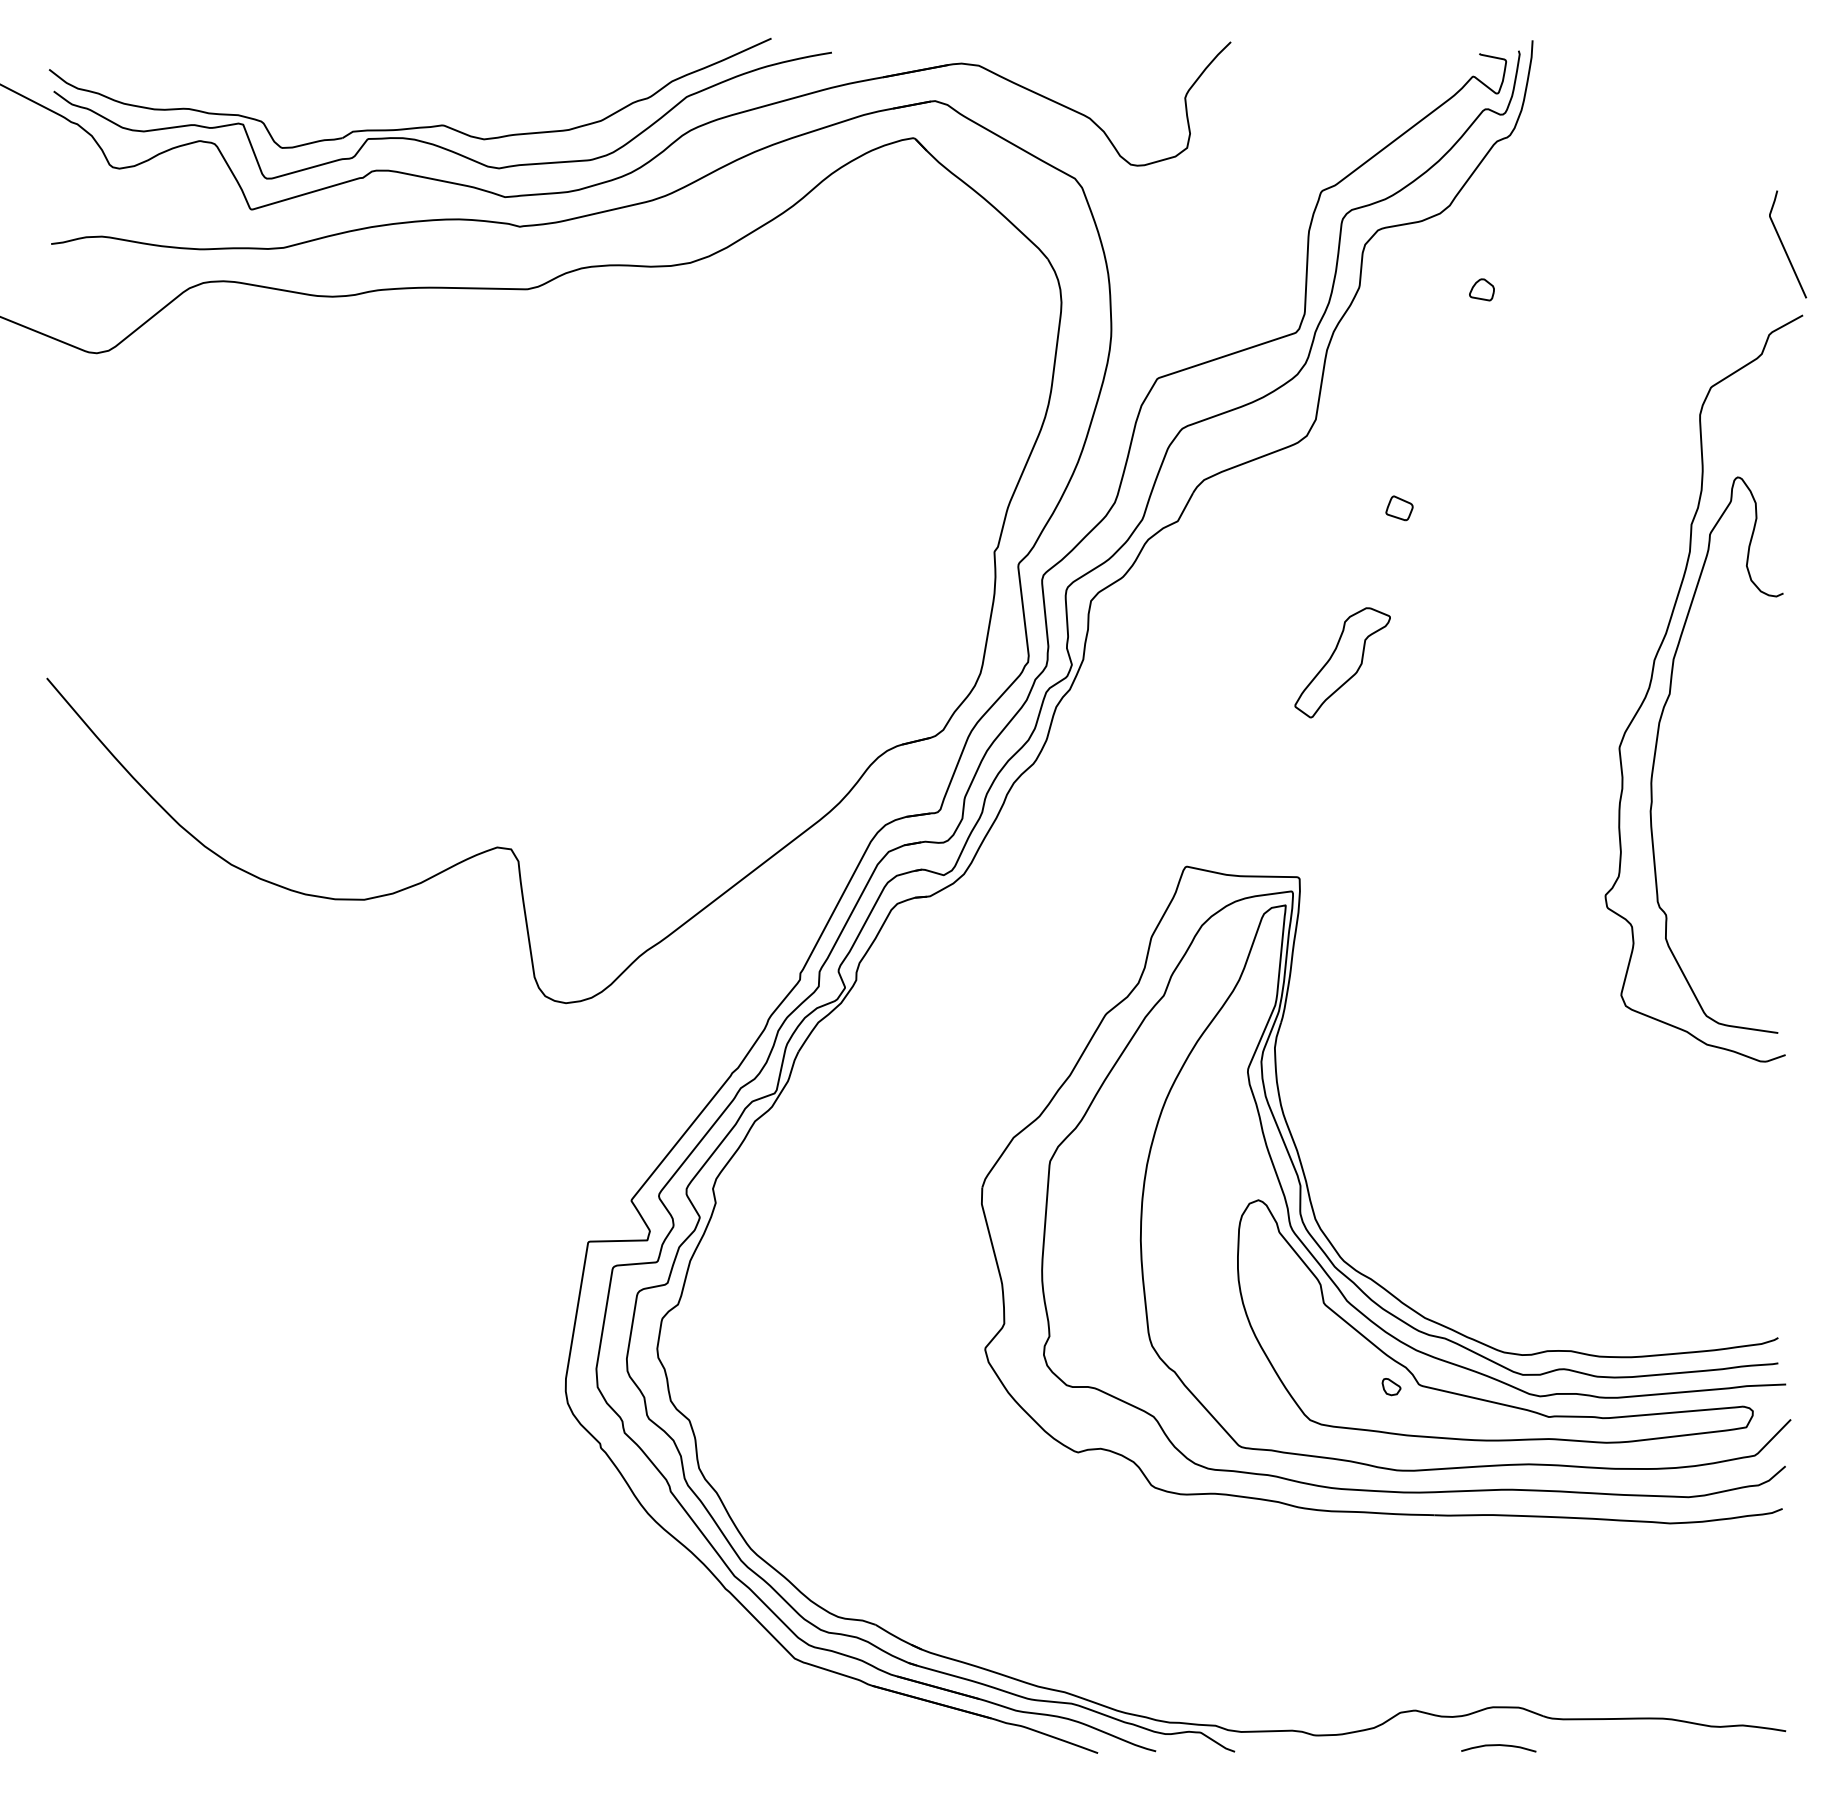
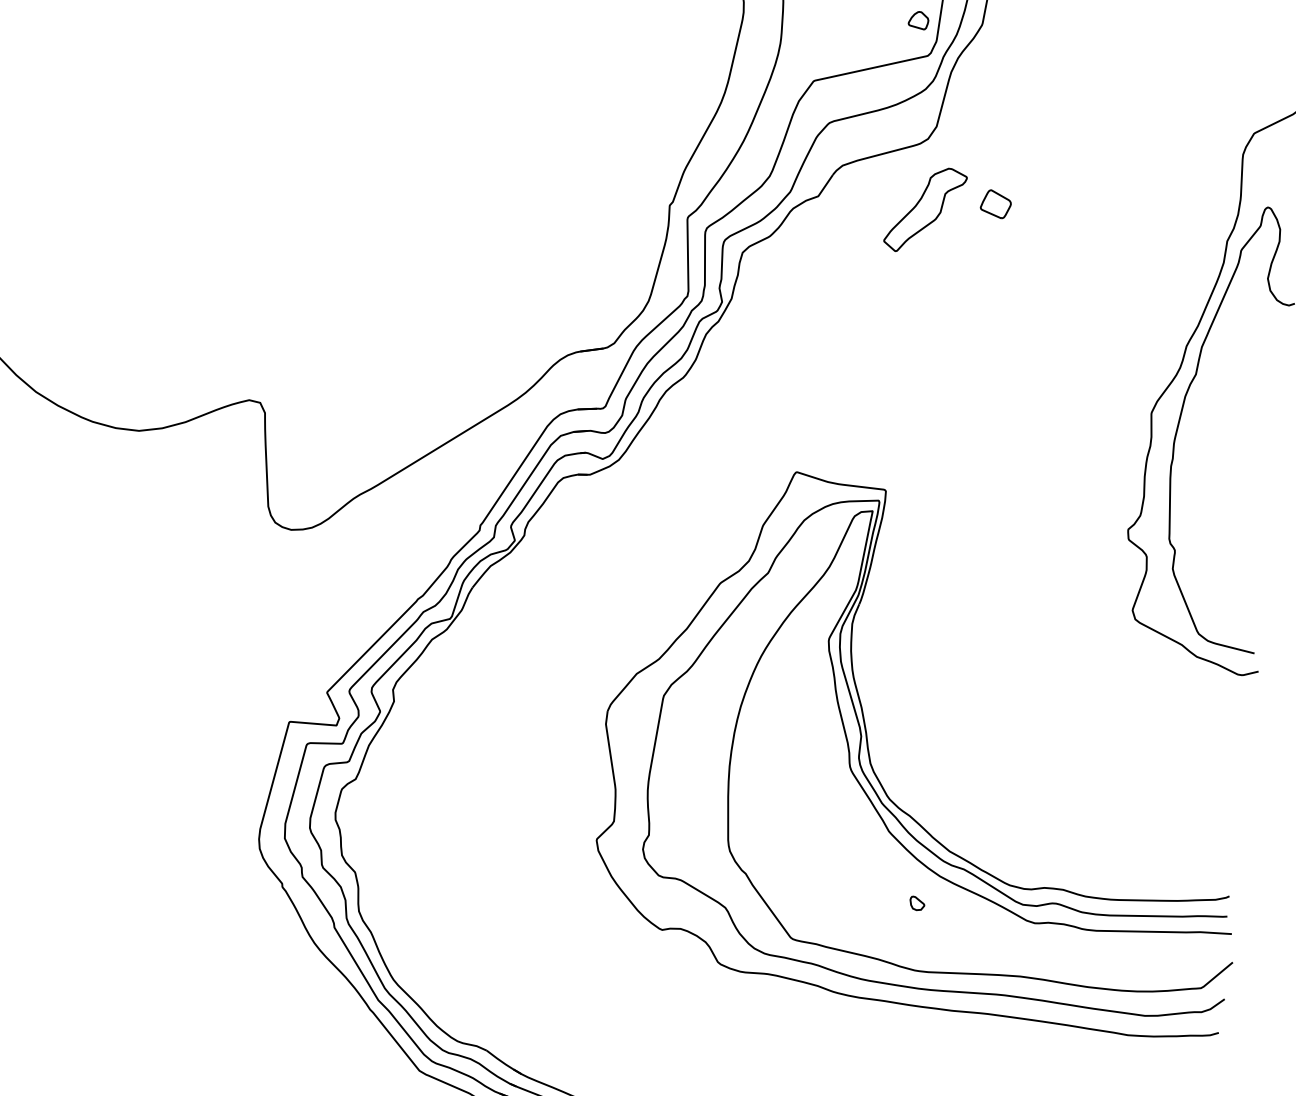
part: (1481, 289) -> (918, 20), moved
part: (1399, 508) -> (995, 204), size x1.4
part: (1342, 662) -> (925, 209), moved
part: (1482, 1398) -> (988, 920), removed

